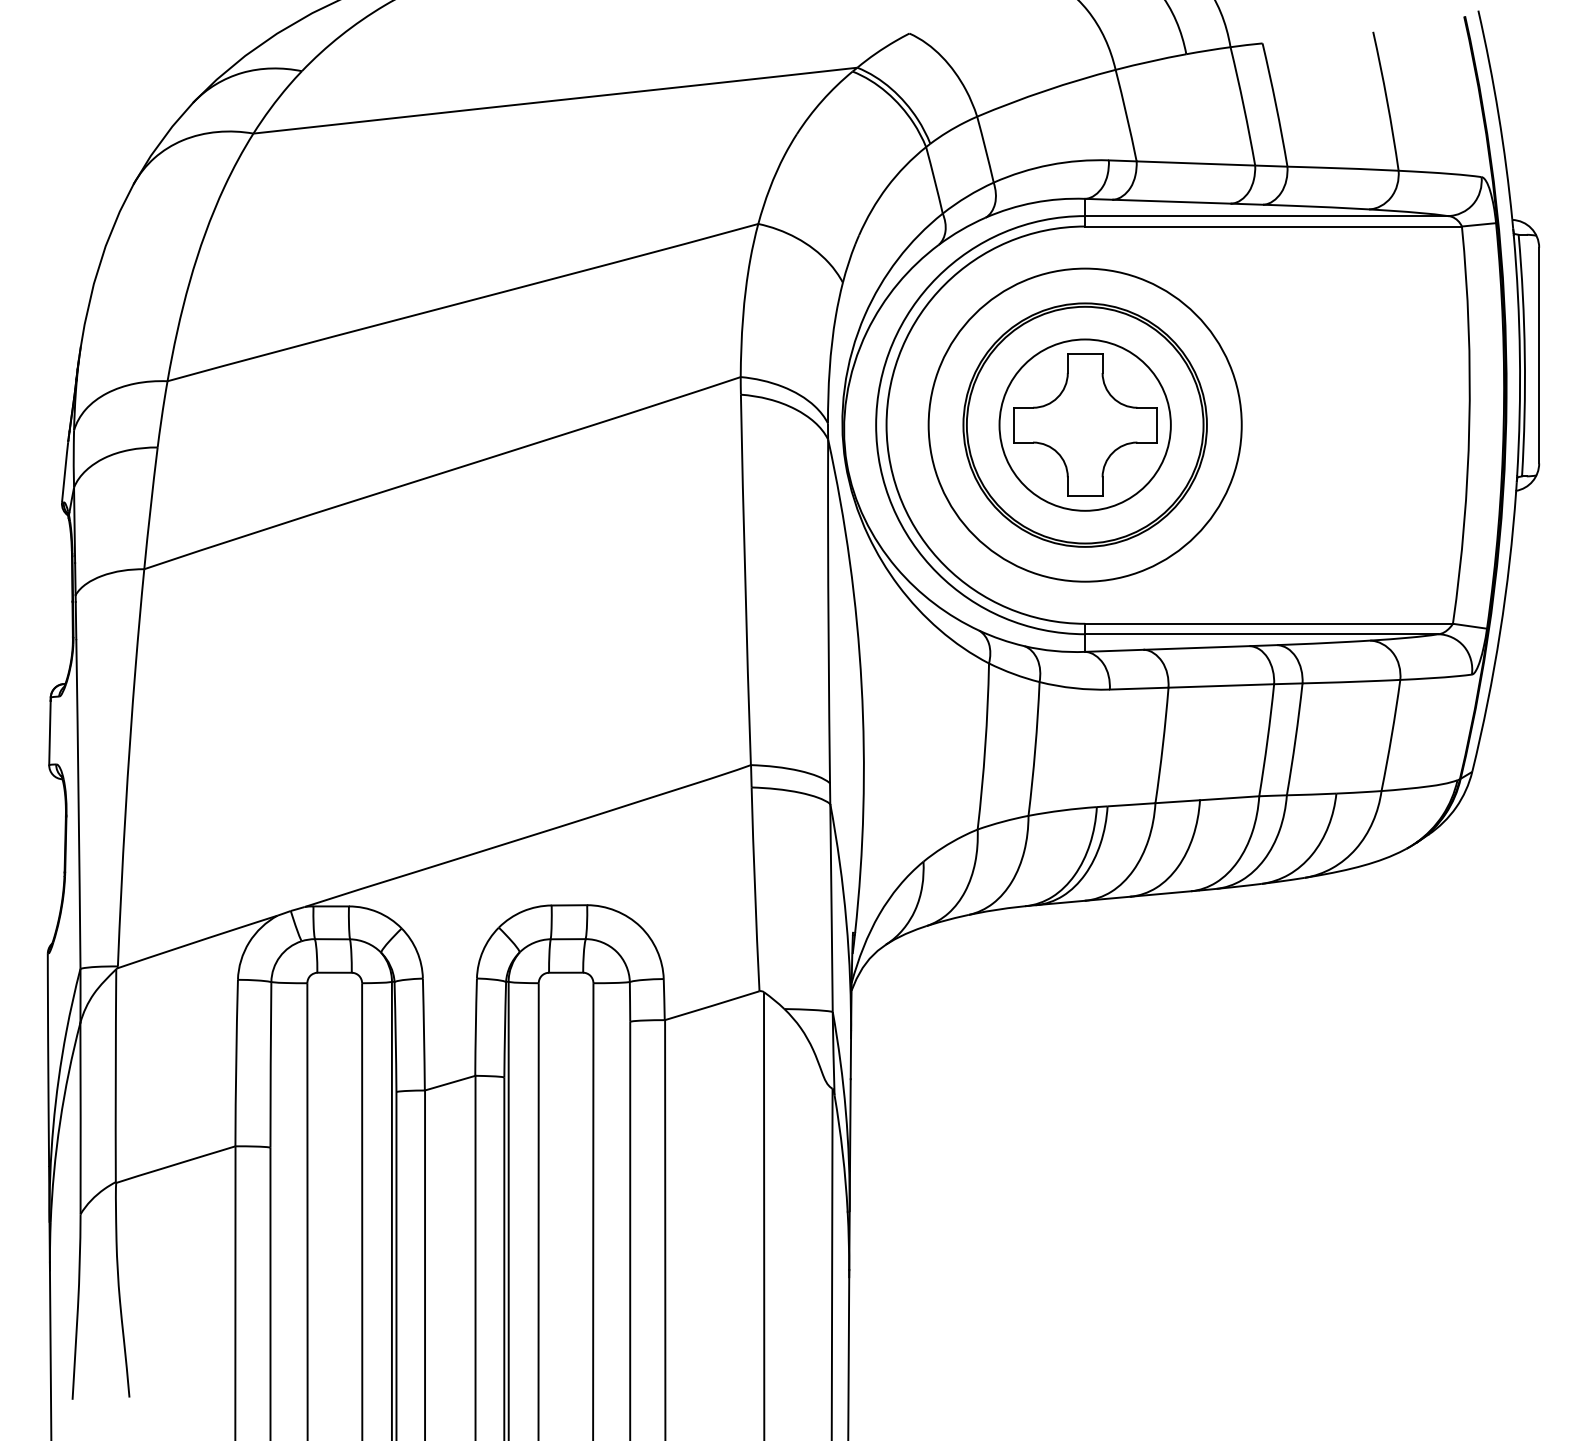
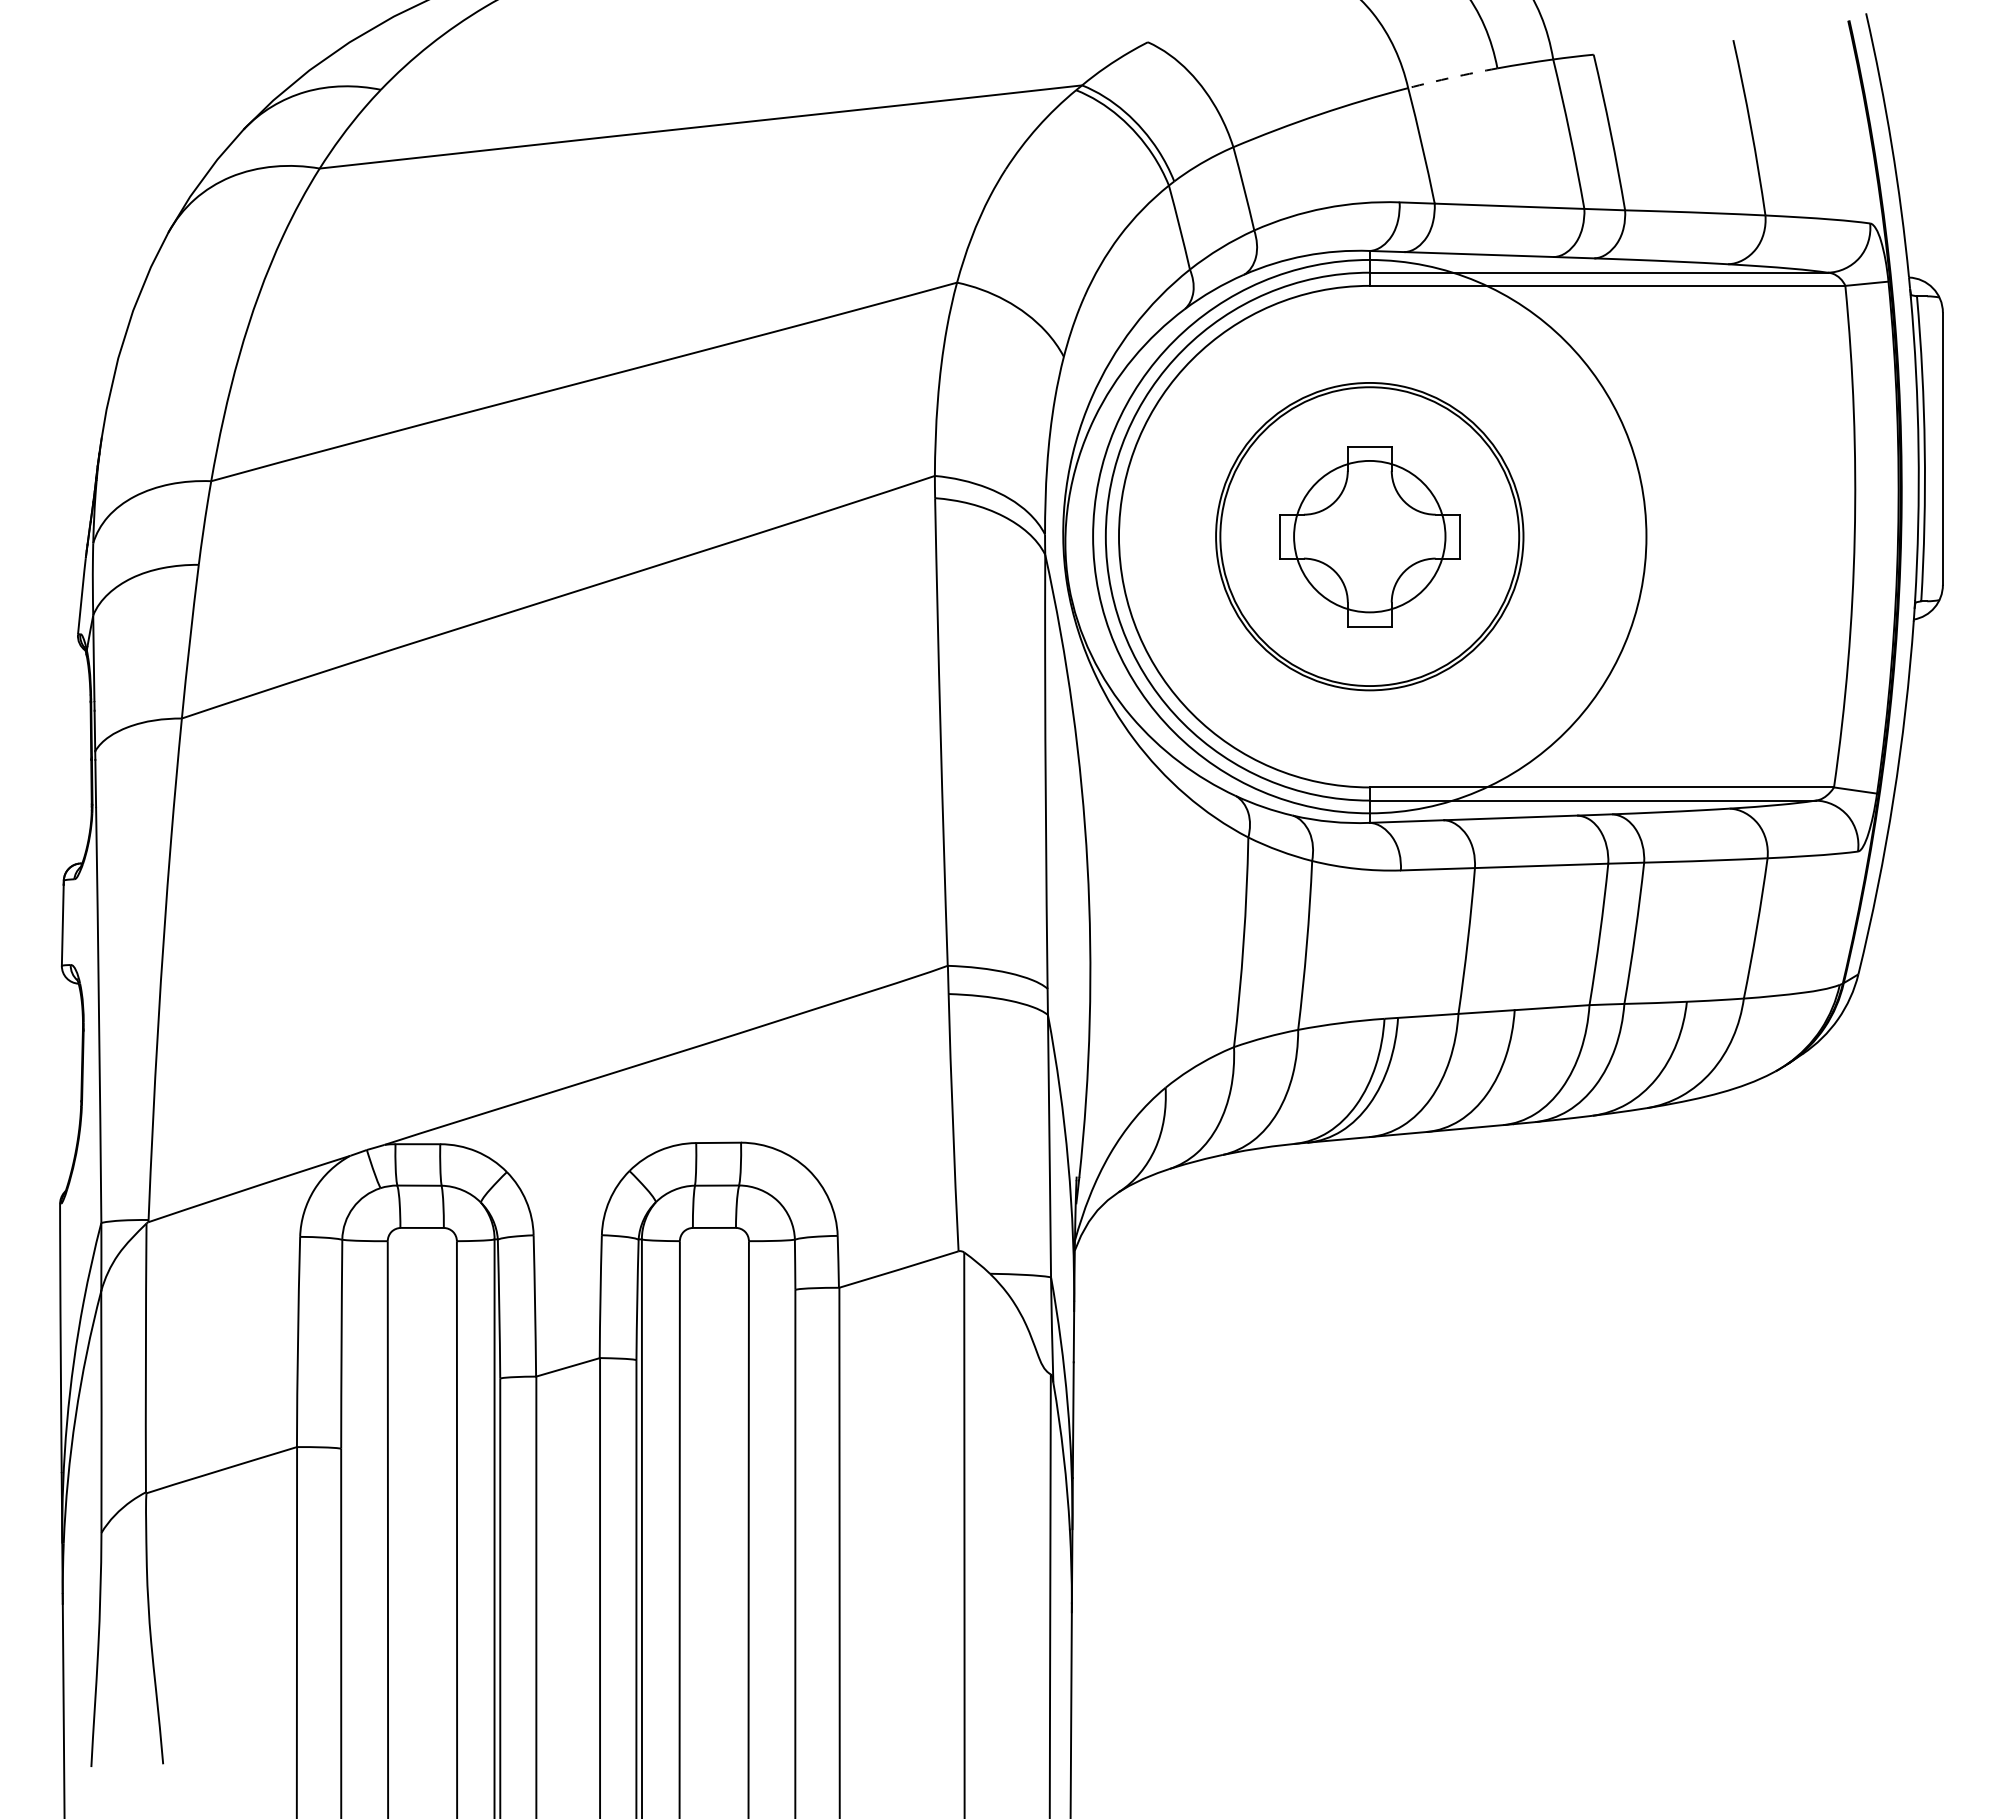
arc: (1150, 61) -> (1452, 77), solid -> dashed
circle: (1084, 425) -> (1369, 536), size x0.7
circle: (1084, 425) -> (1369, 536), size x1.4

